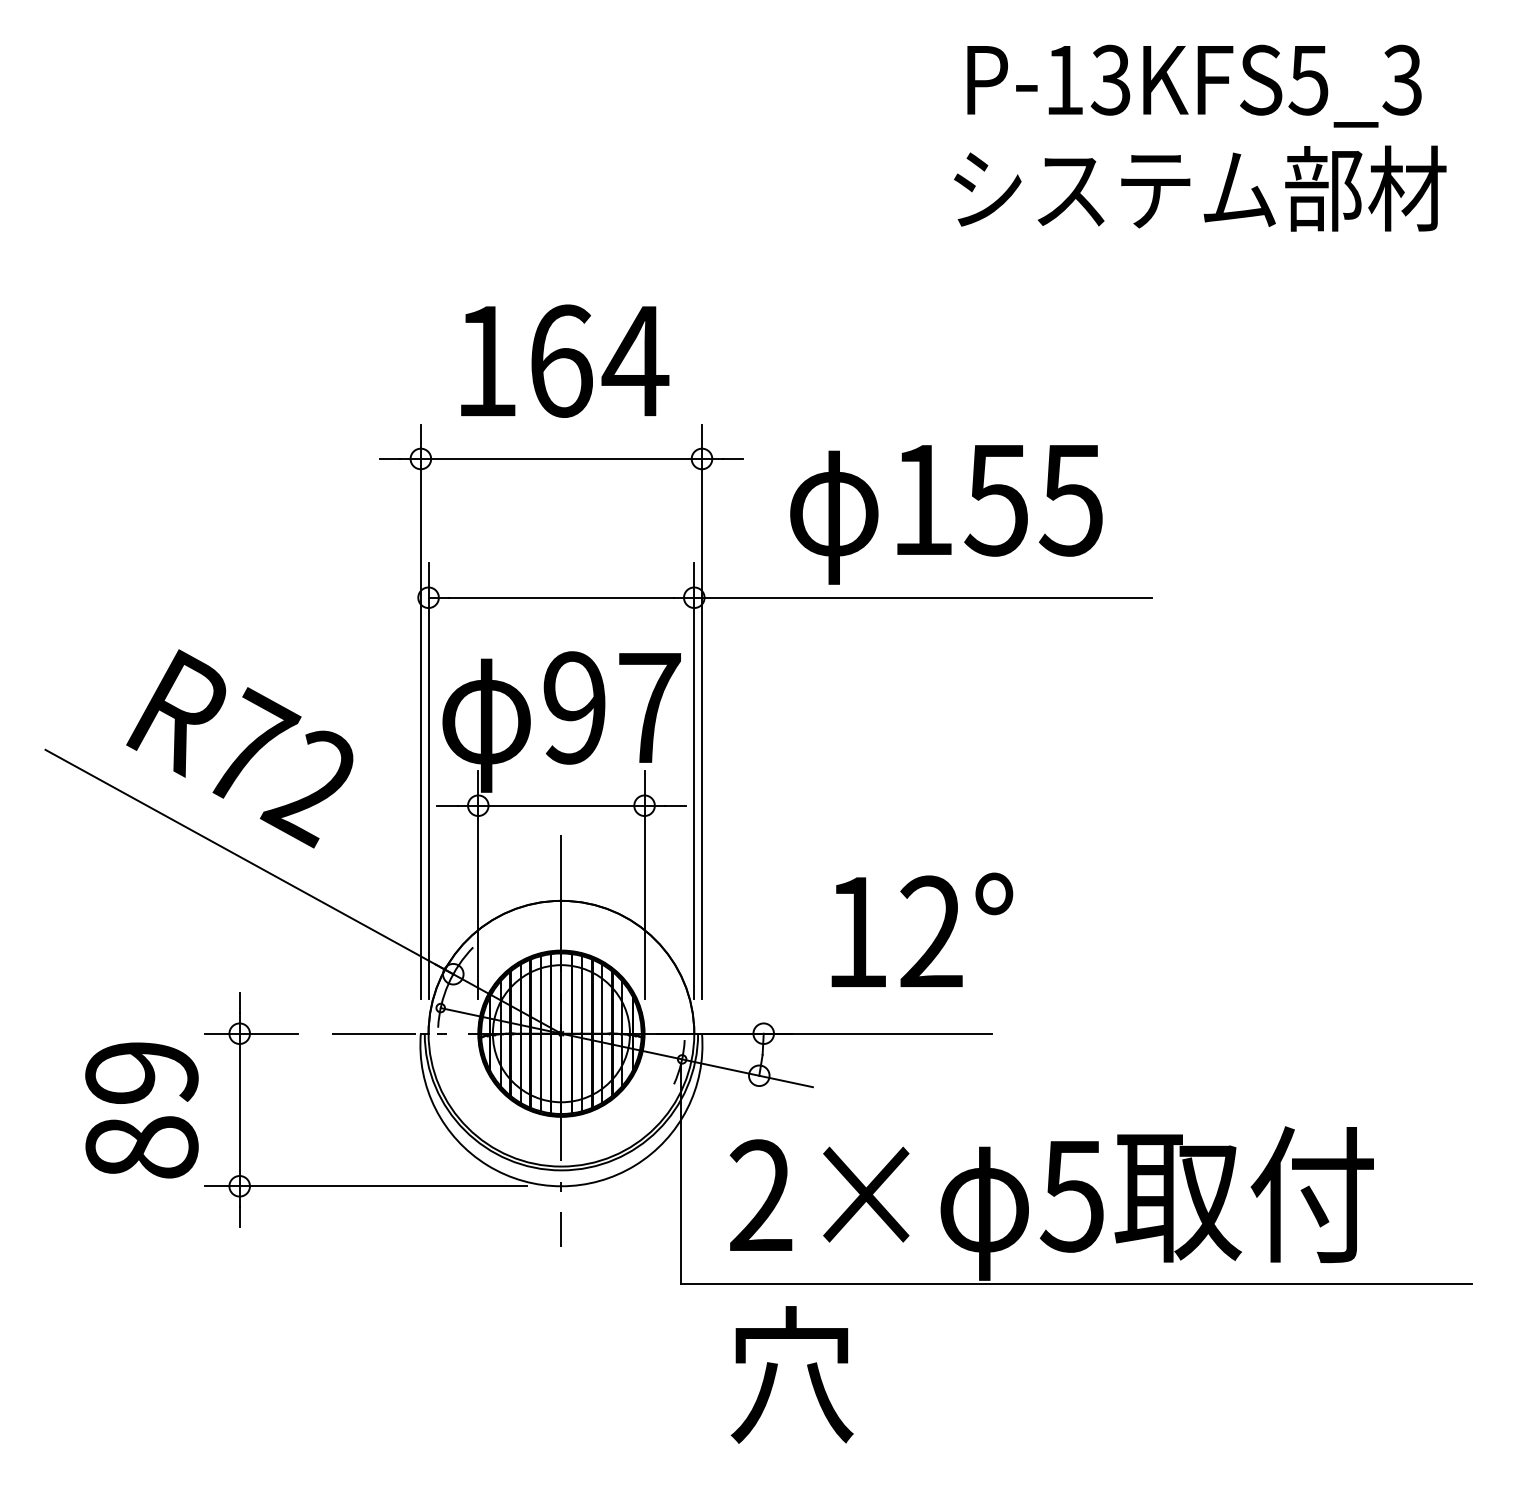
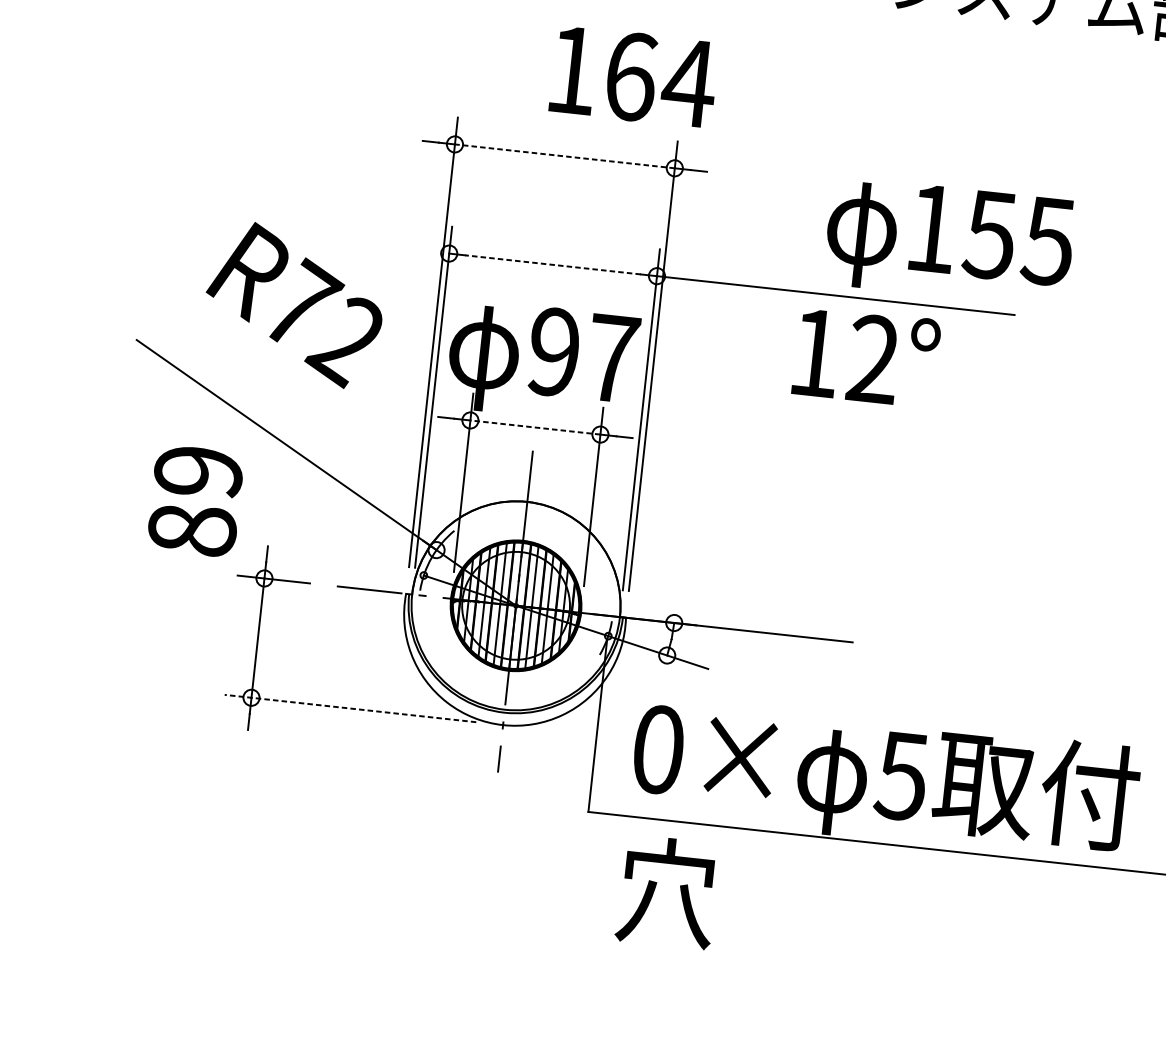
text: (565, 360) -> (634, 76), moved
line: (561, 458) -> (564, 156), solid -> dashed
text: (946, 514) -> (949, 242), moved
line: (560, 597) -> (552, 264), solid -> dashed
text: (239, 748) -> (294, 304), moved
line: (560, 805) -> (534, 427), solid -> dashed
text: (922, 929) -> (866, 356), moved
text: (141, 1110) -> (195, 501), moved
line: (366, 1186) -> (350, 708), solid -> dashed
text: (760, 1195) -> (657, 749), 2× -> 0×

